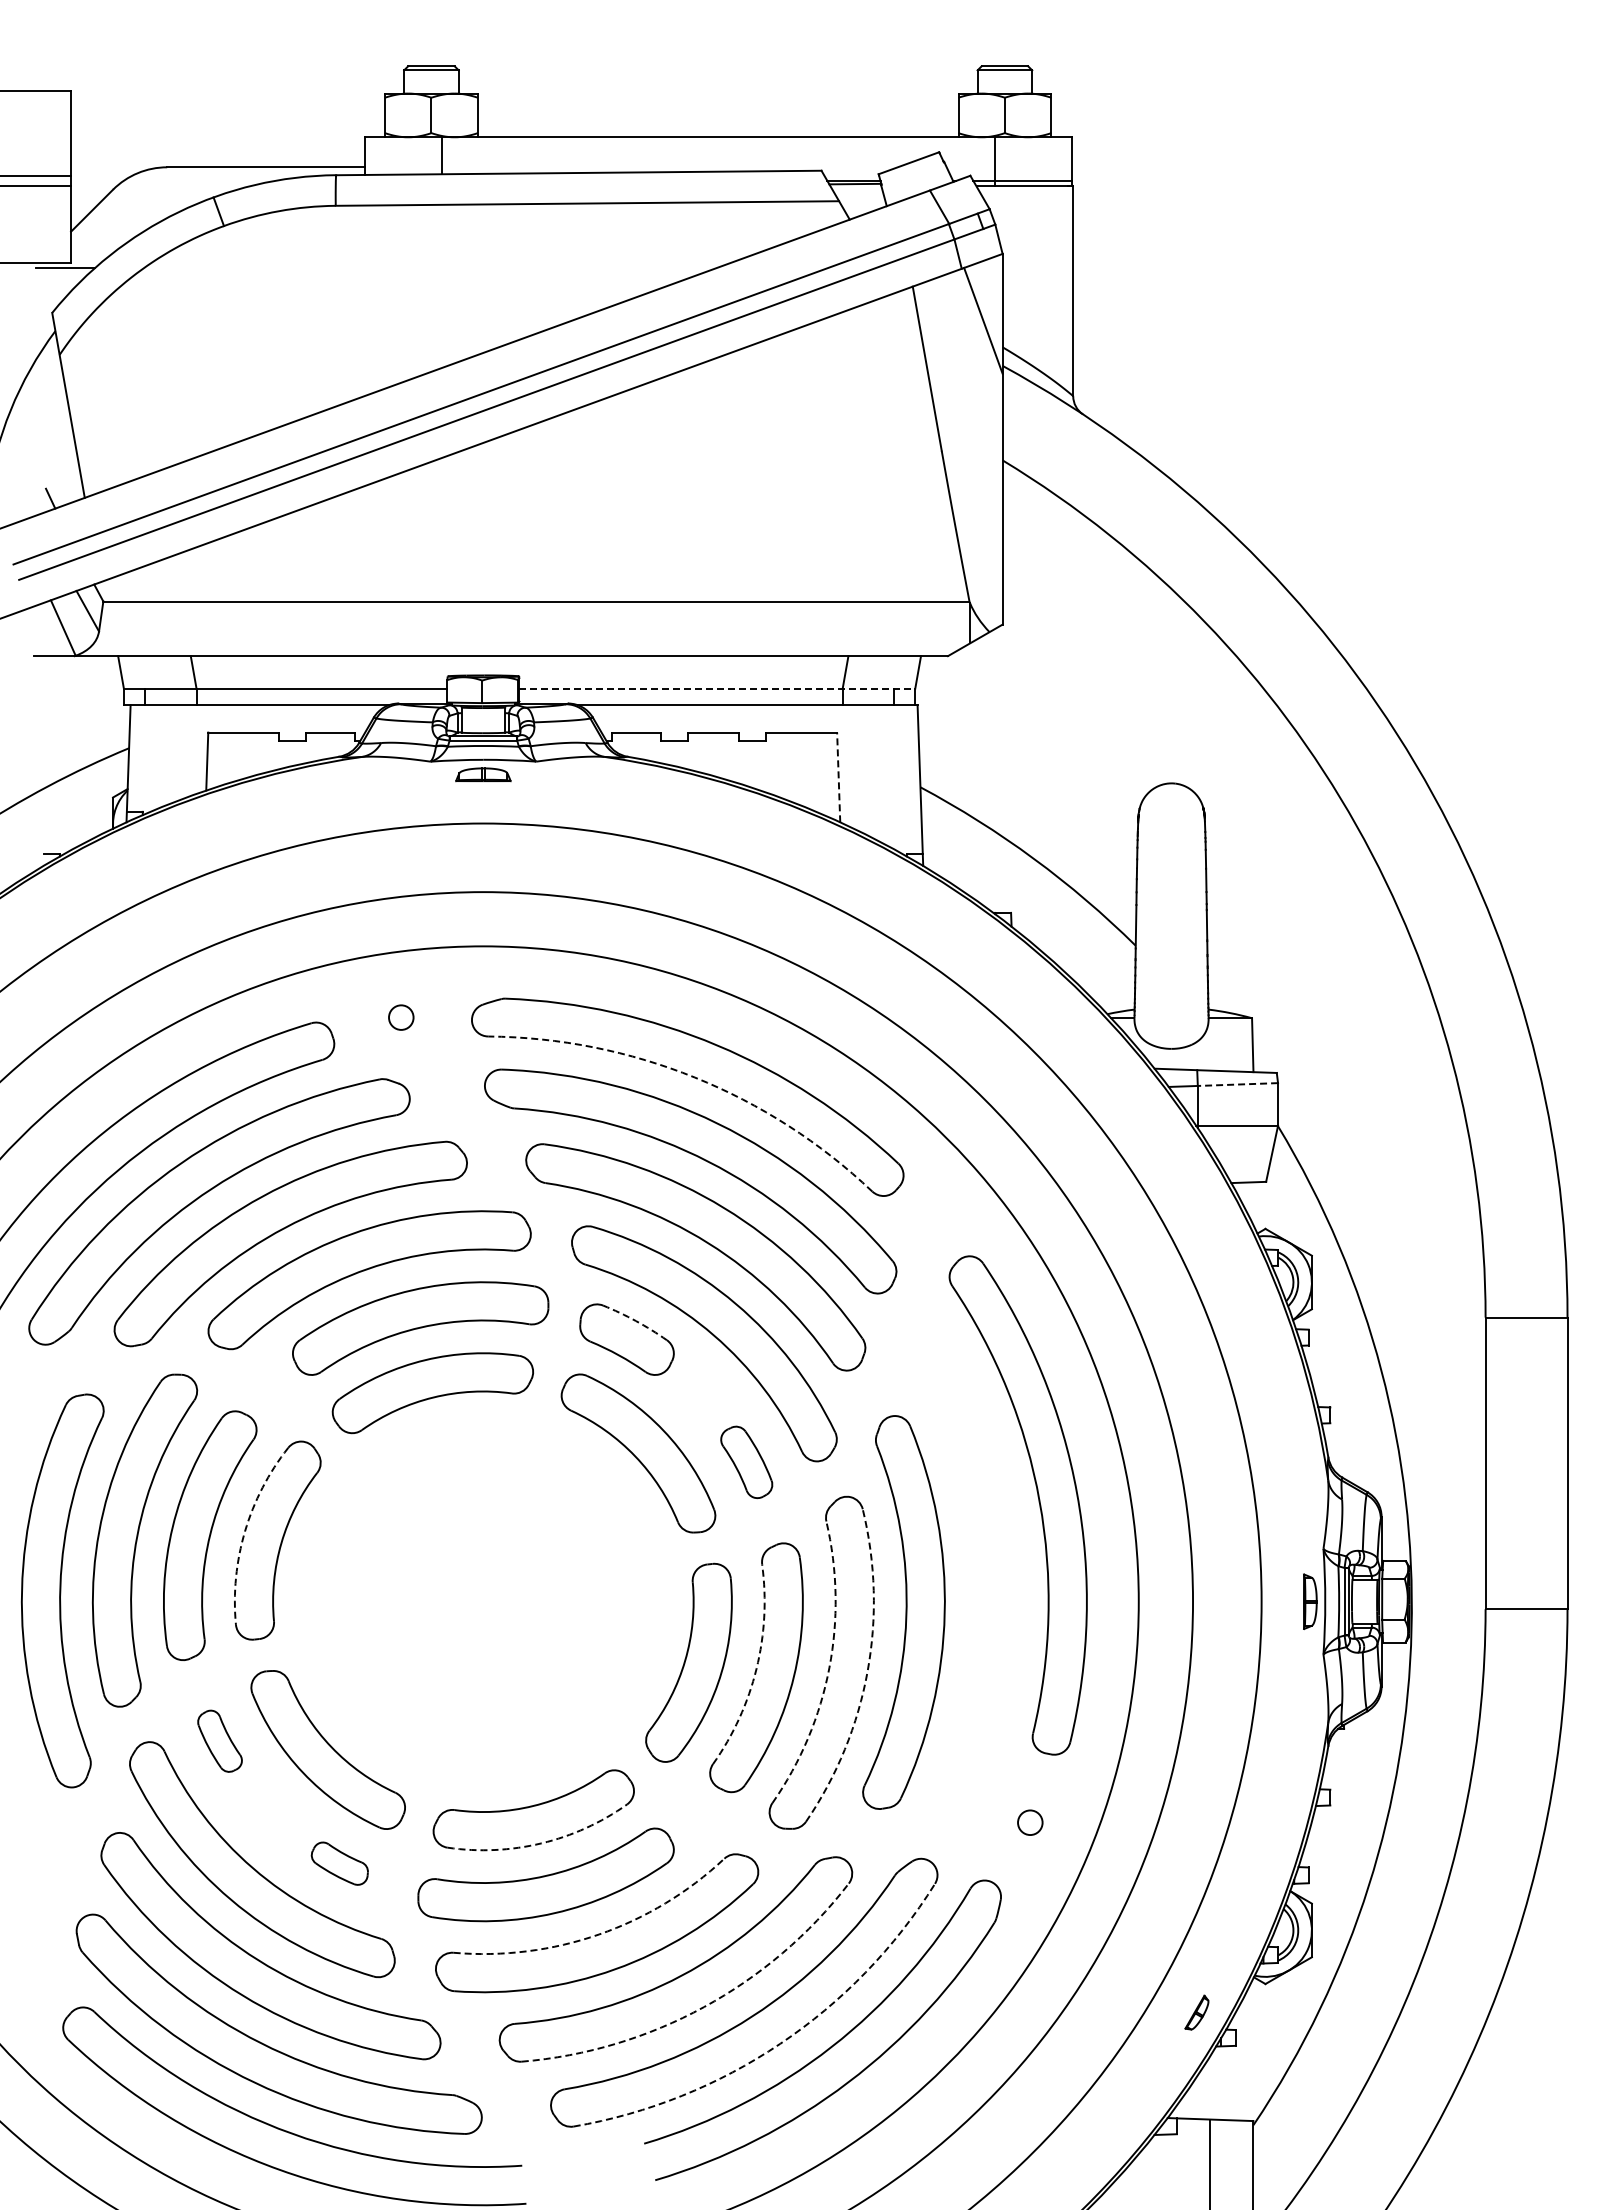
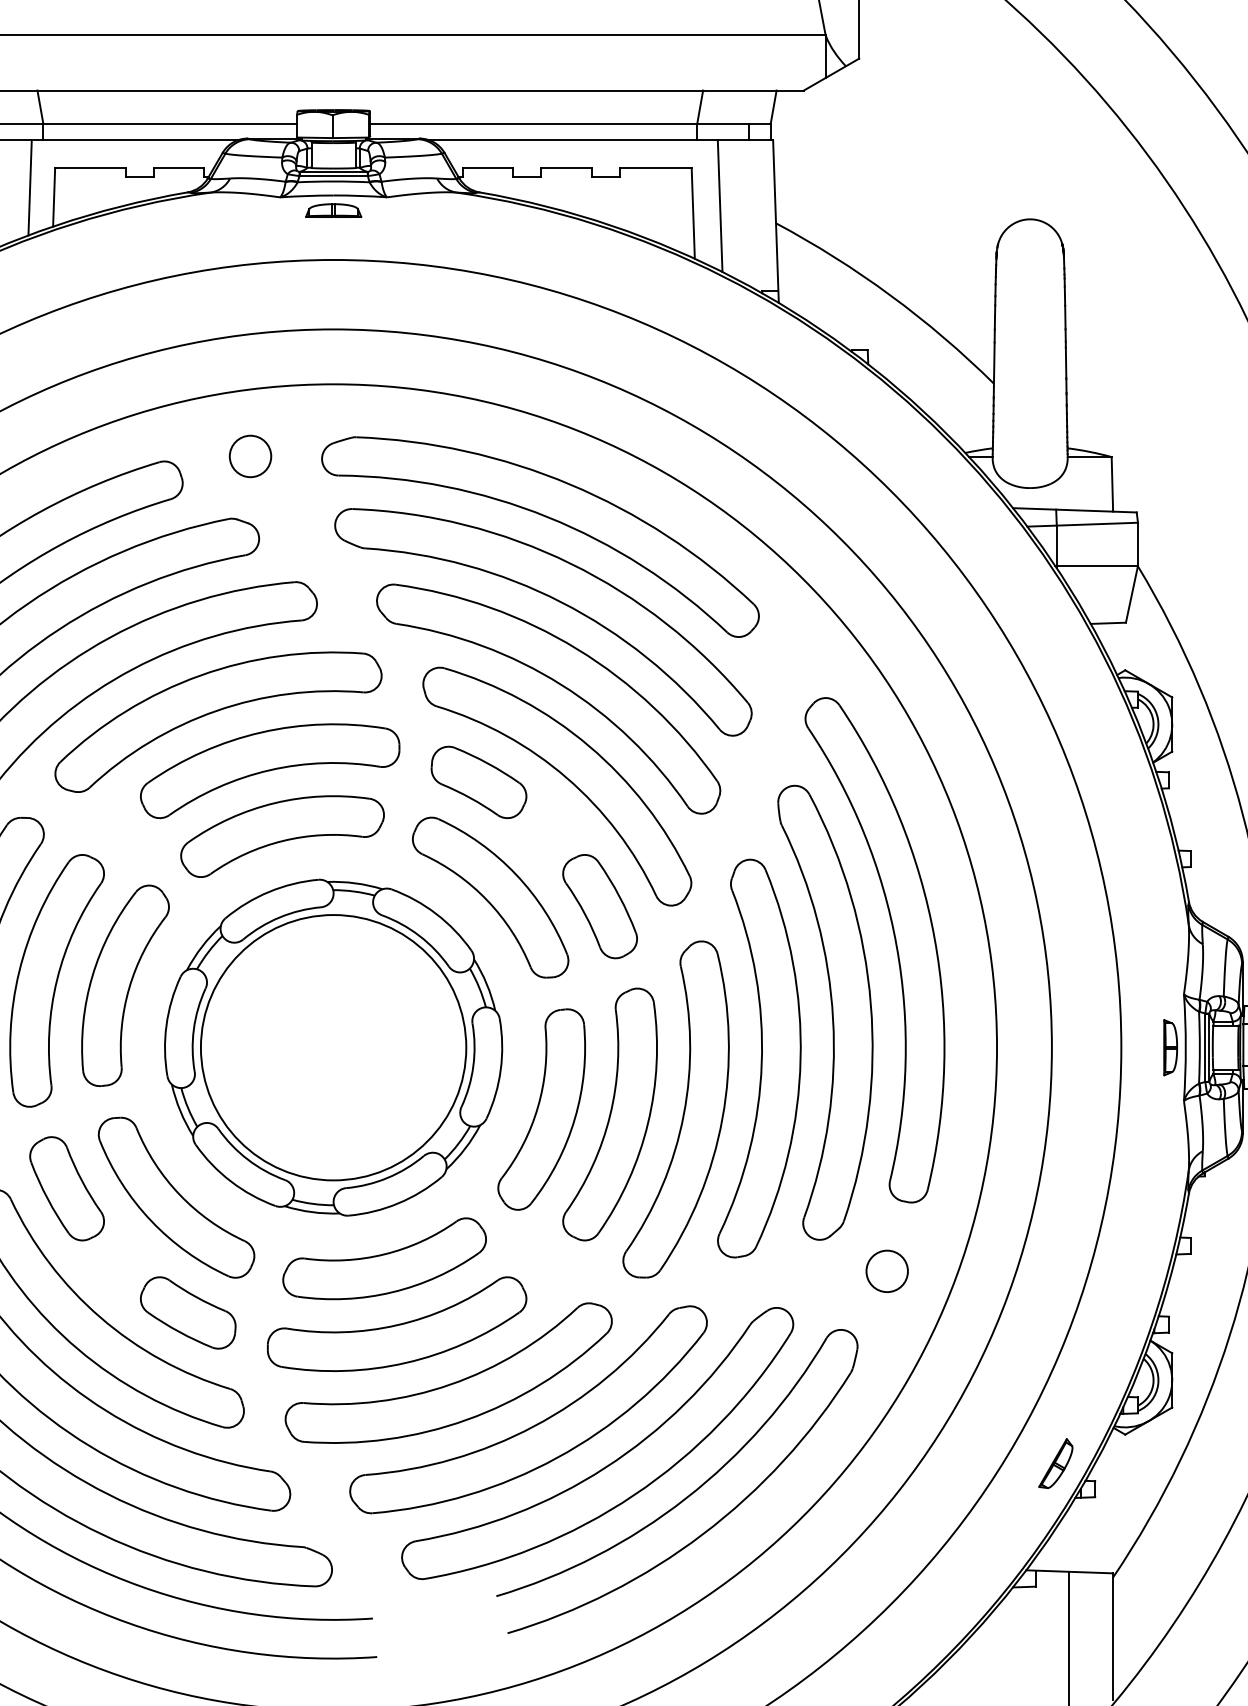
line: (717, 688) -> (570, 123), dashed -> solid
line: (183, 752) -> (30, 188), added
line: (864, 770) -> (719, 206), added
line: (838, 777) -> (693, 213), dashed -> solid
circle: (400, 1017) -> (249, 456), size x1.67
arc: (694, 1077) -> (547, 517), dashed -> solid
line: (1237, 1084) -> (1096, 524), dashed -> solid
arc: (636, 1321) -> (488, 764), dashed -> solid
part: (746, 1462) -> (599, 906), size x1.43
arc: (245, 1531) -> (92, 976), dashed -> solid
part: (975, 1567) -> (831, 1013), added
part: (482, 1601) -> (332, 1047), added
arc: (829, 1667) -> (683, 1114), dashed -> solid
arc: (756, 1668) -> (610, 1115), dashed -> solid
arc: (867, 1671) -> (722, 1118), dashed -> solid
part: (219, 1741) -> (66, 1189), size x1.67
circle: (1029, 1822) -> (886, 1271), size x1.67
arc: (541, 1843) -> (392, 1292), dashed -> solid
part: (339, 1863) -> (187, 1312), size x1.67
arc: (599, 1934) -> (451, 1384), dashed -> solid
arc: (704, 2007) -> (557, 1458), dashed -> solid
part: (1196, 2012) -> (1055, 1463), size x1.43
arc: (780, 2043) -> (634, 1494), dashed -> solid

